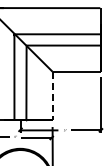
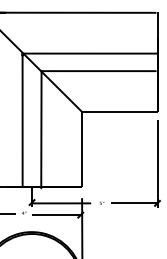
line: (52, 96) -> (81, 150), dashed -> solid

